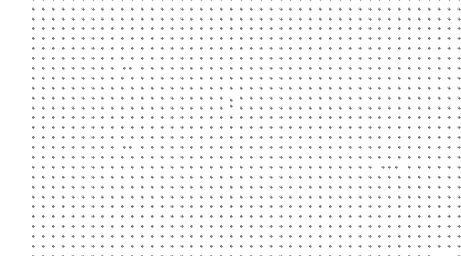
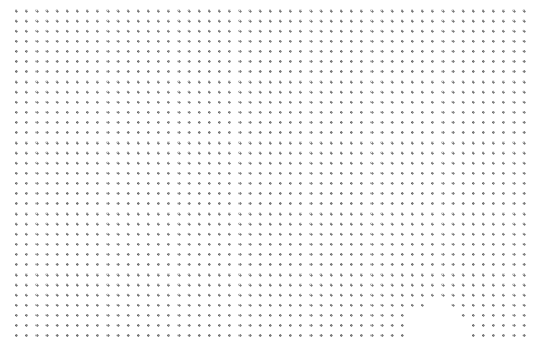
part: (127, 68) -> (112, 112), size x1.67
part: (231, 102) -> (219, 147), size x1.67
part: (127, 147) -> (112, 193), size x1.67
part: (389, 166) -> (381, 213), size x1.43

